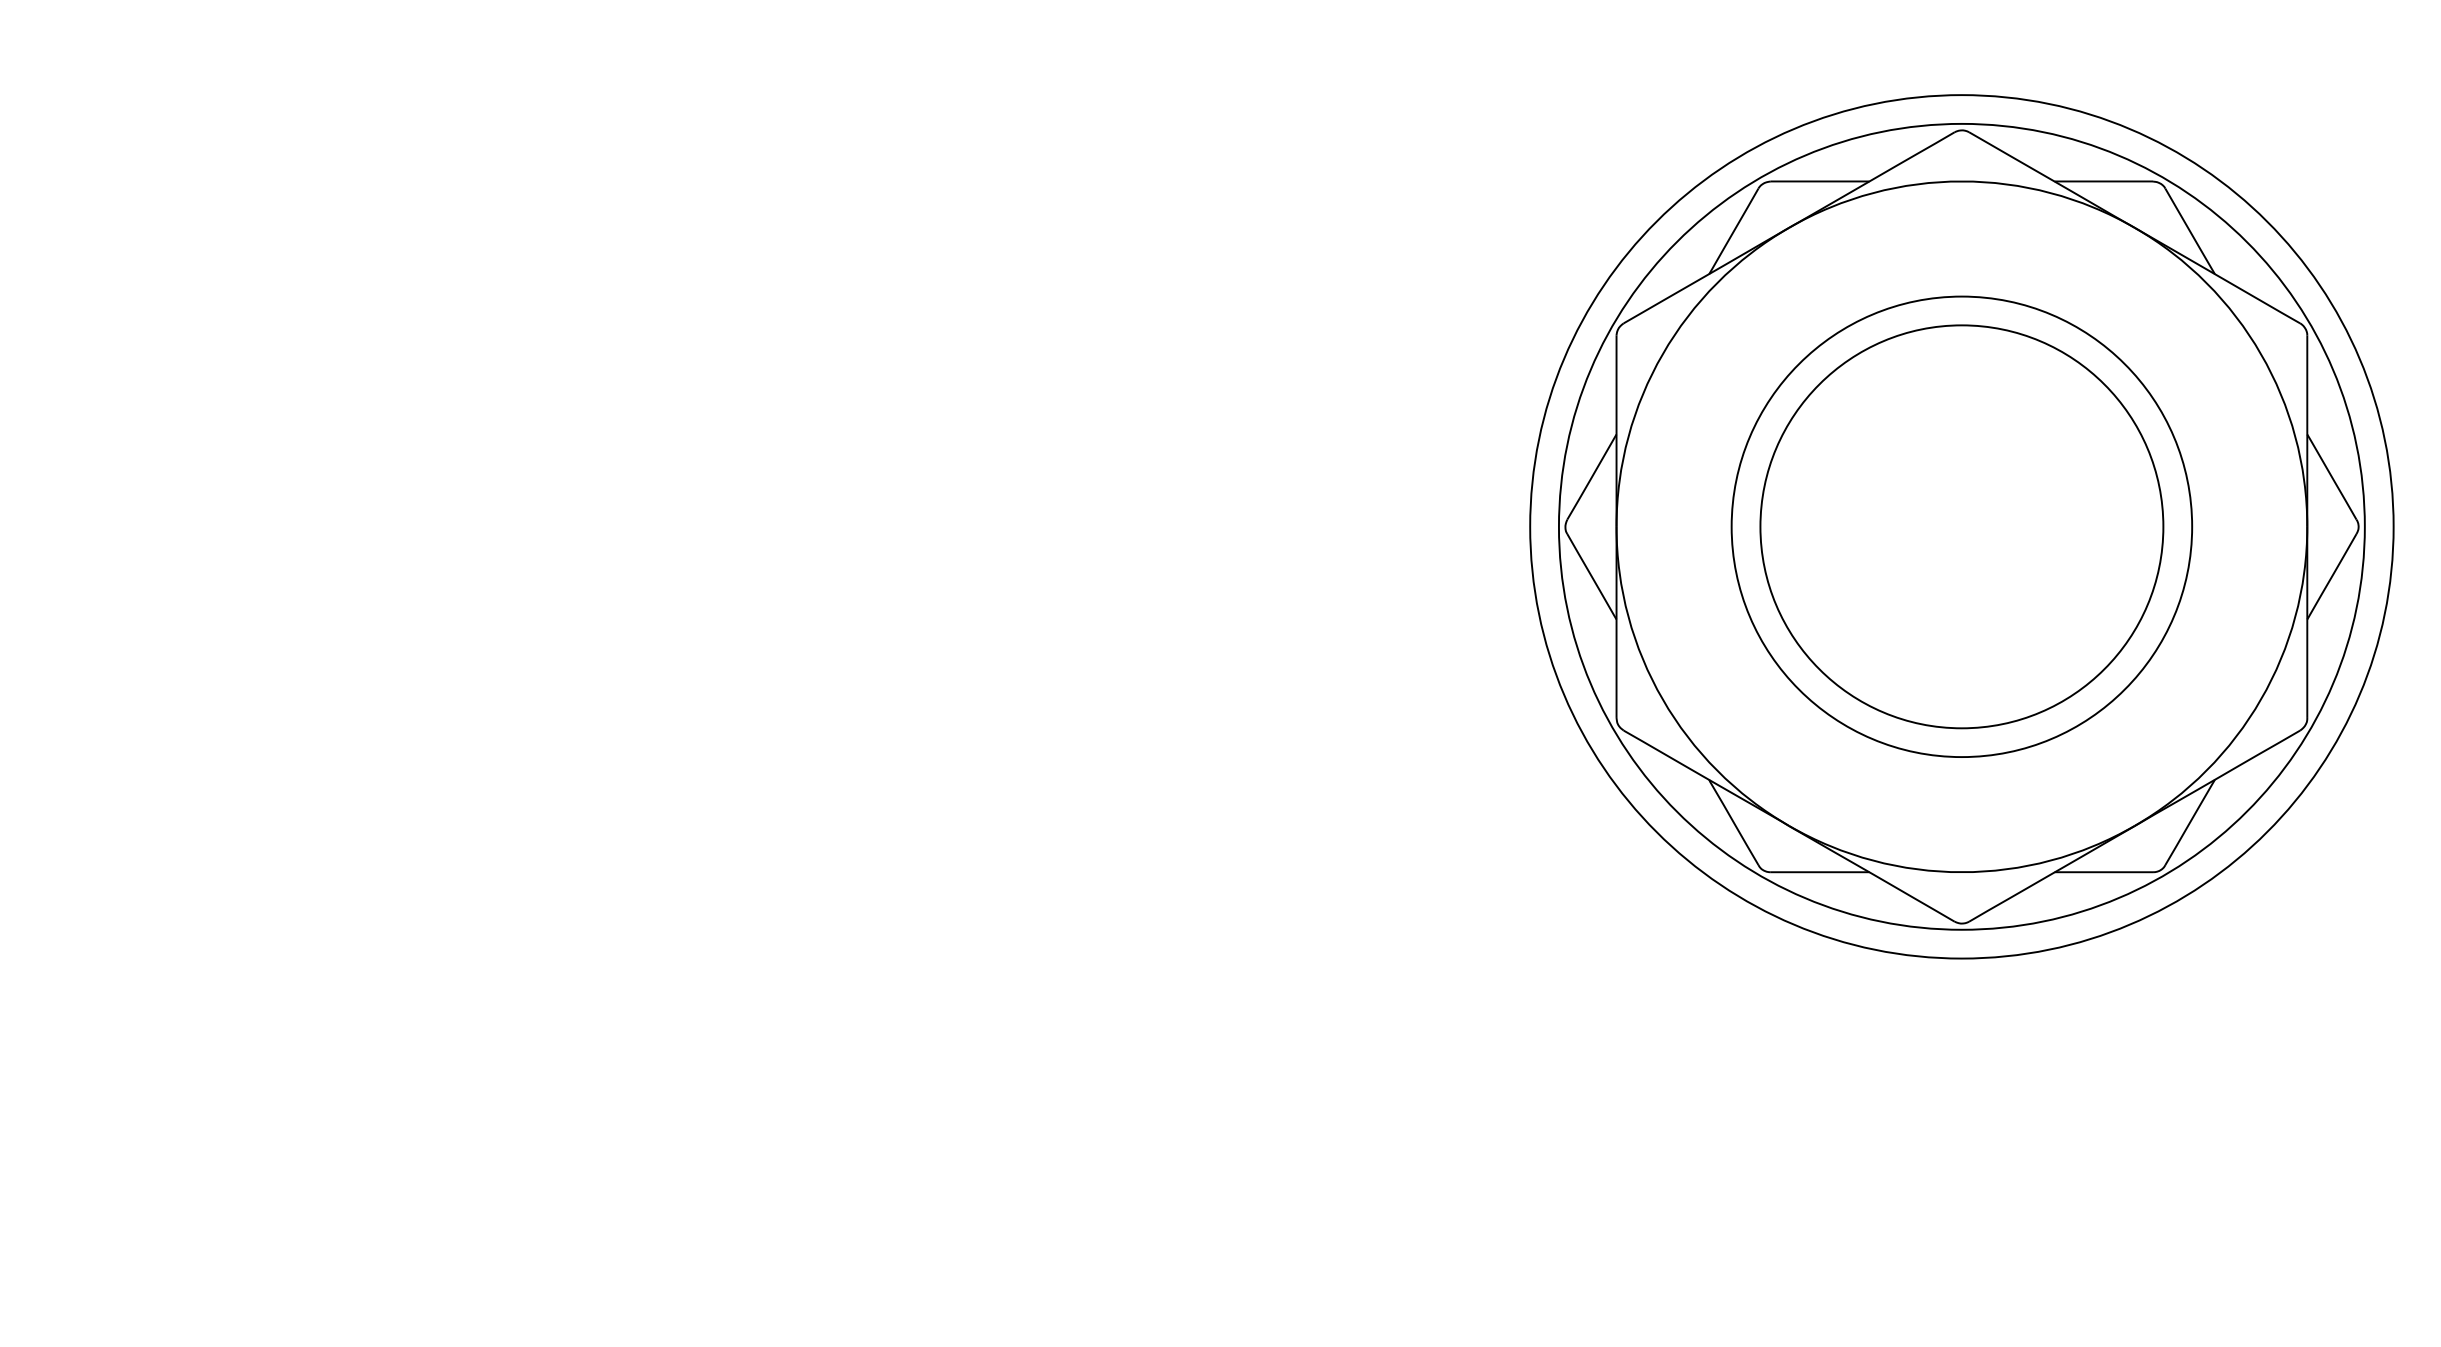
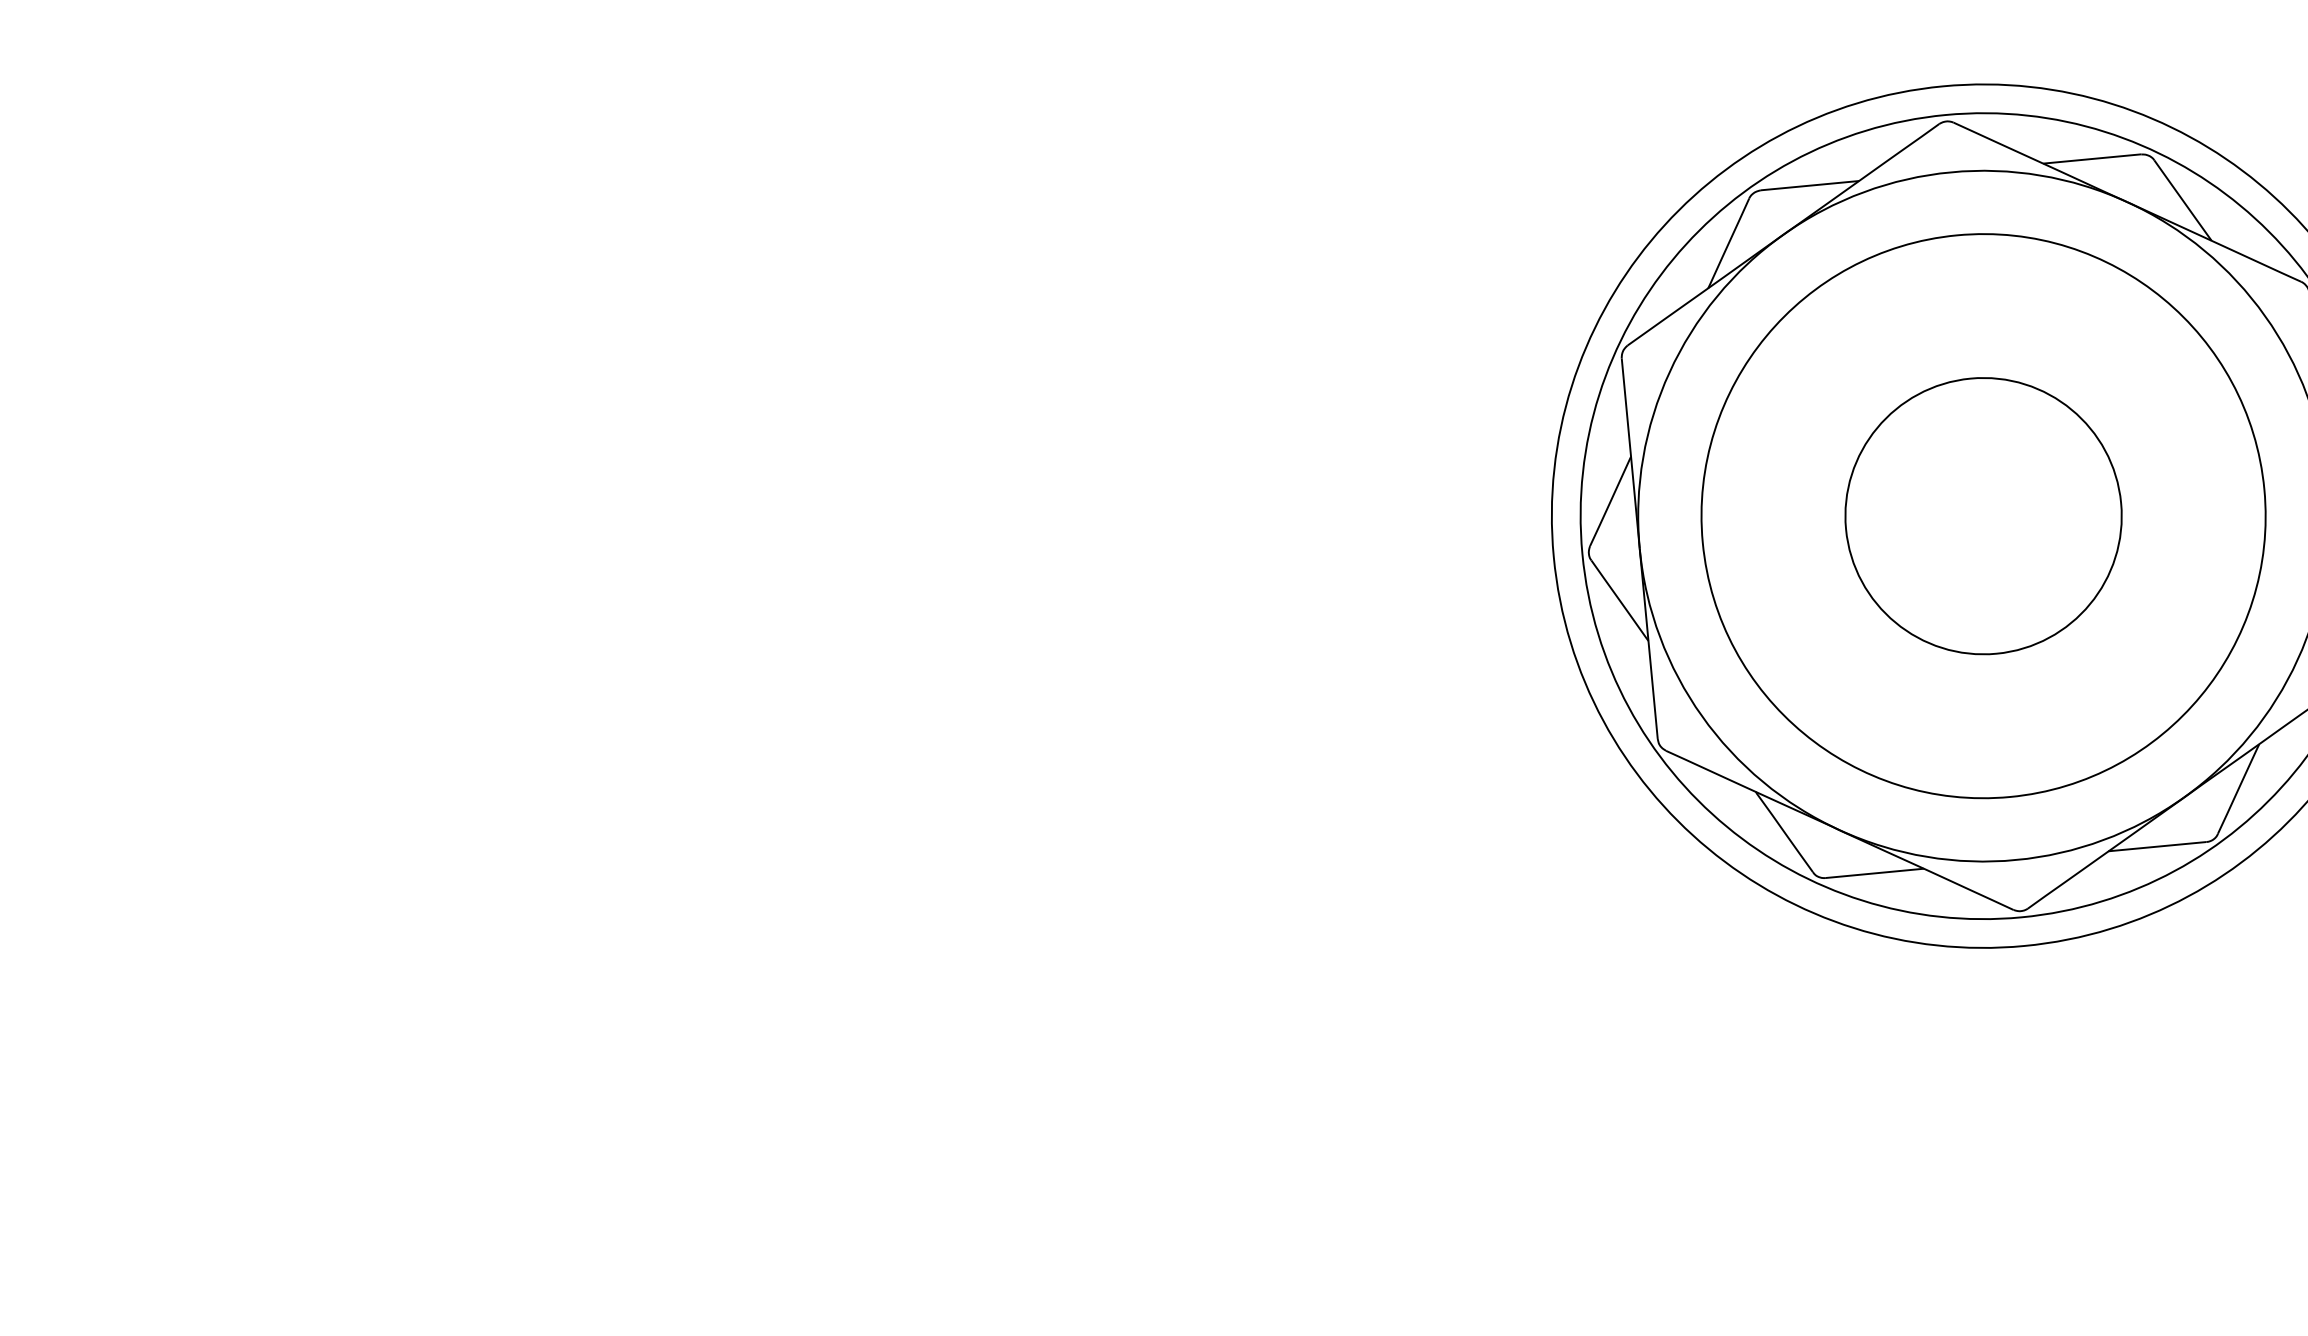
circle: (1961, 526) -> (1983, 515), size x0.6
circle: (1961, 526) -> (1983, 515), size x1.4

